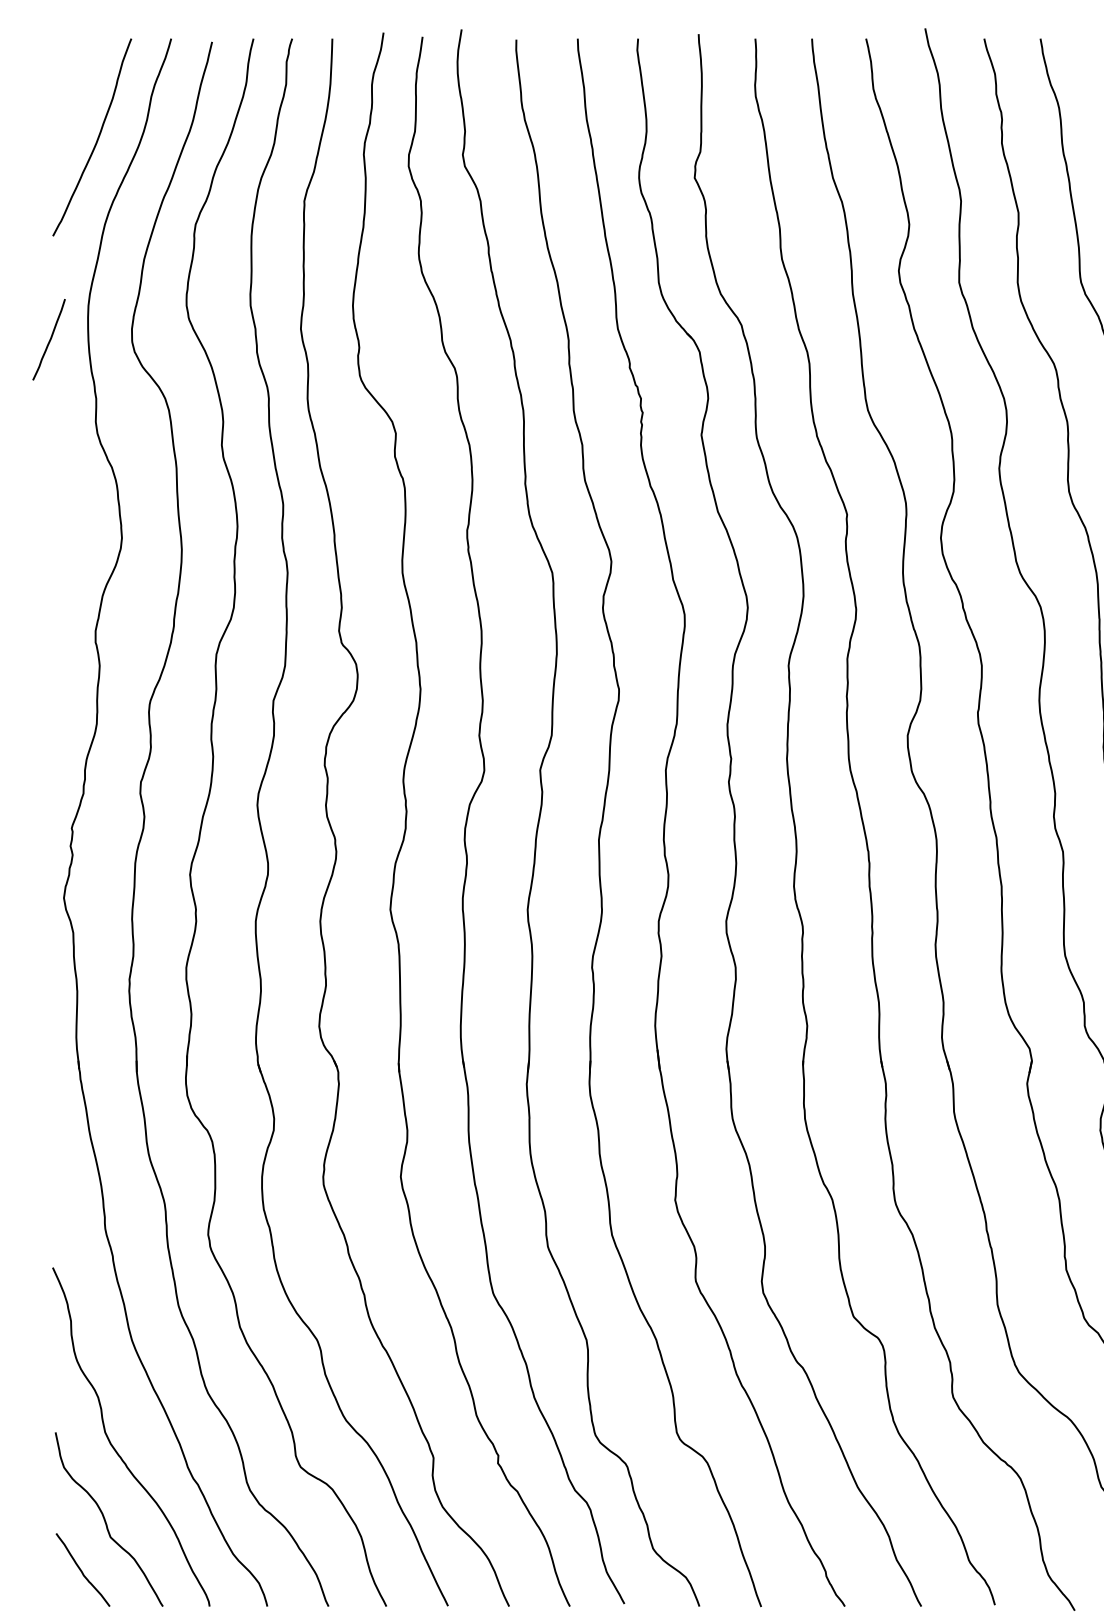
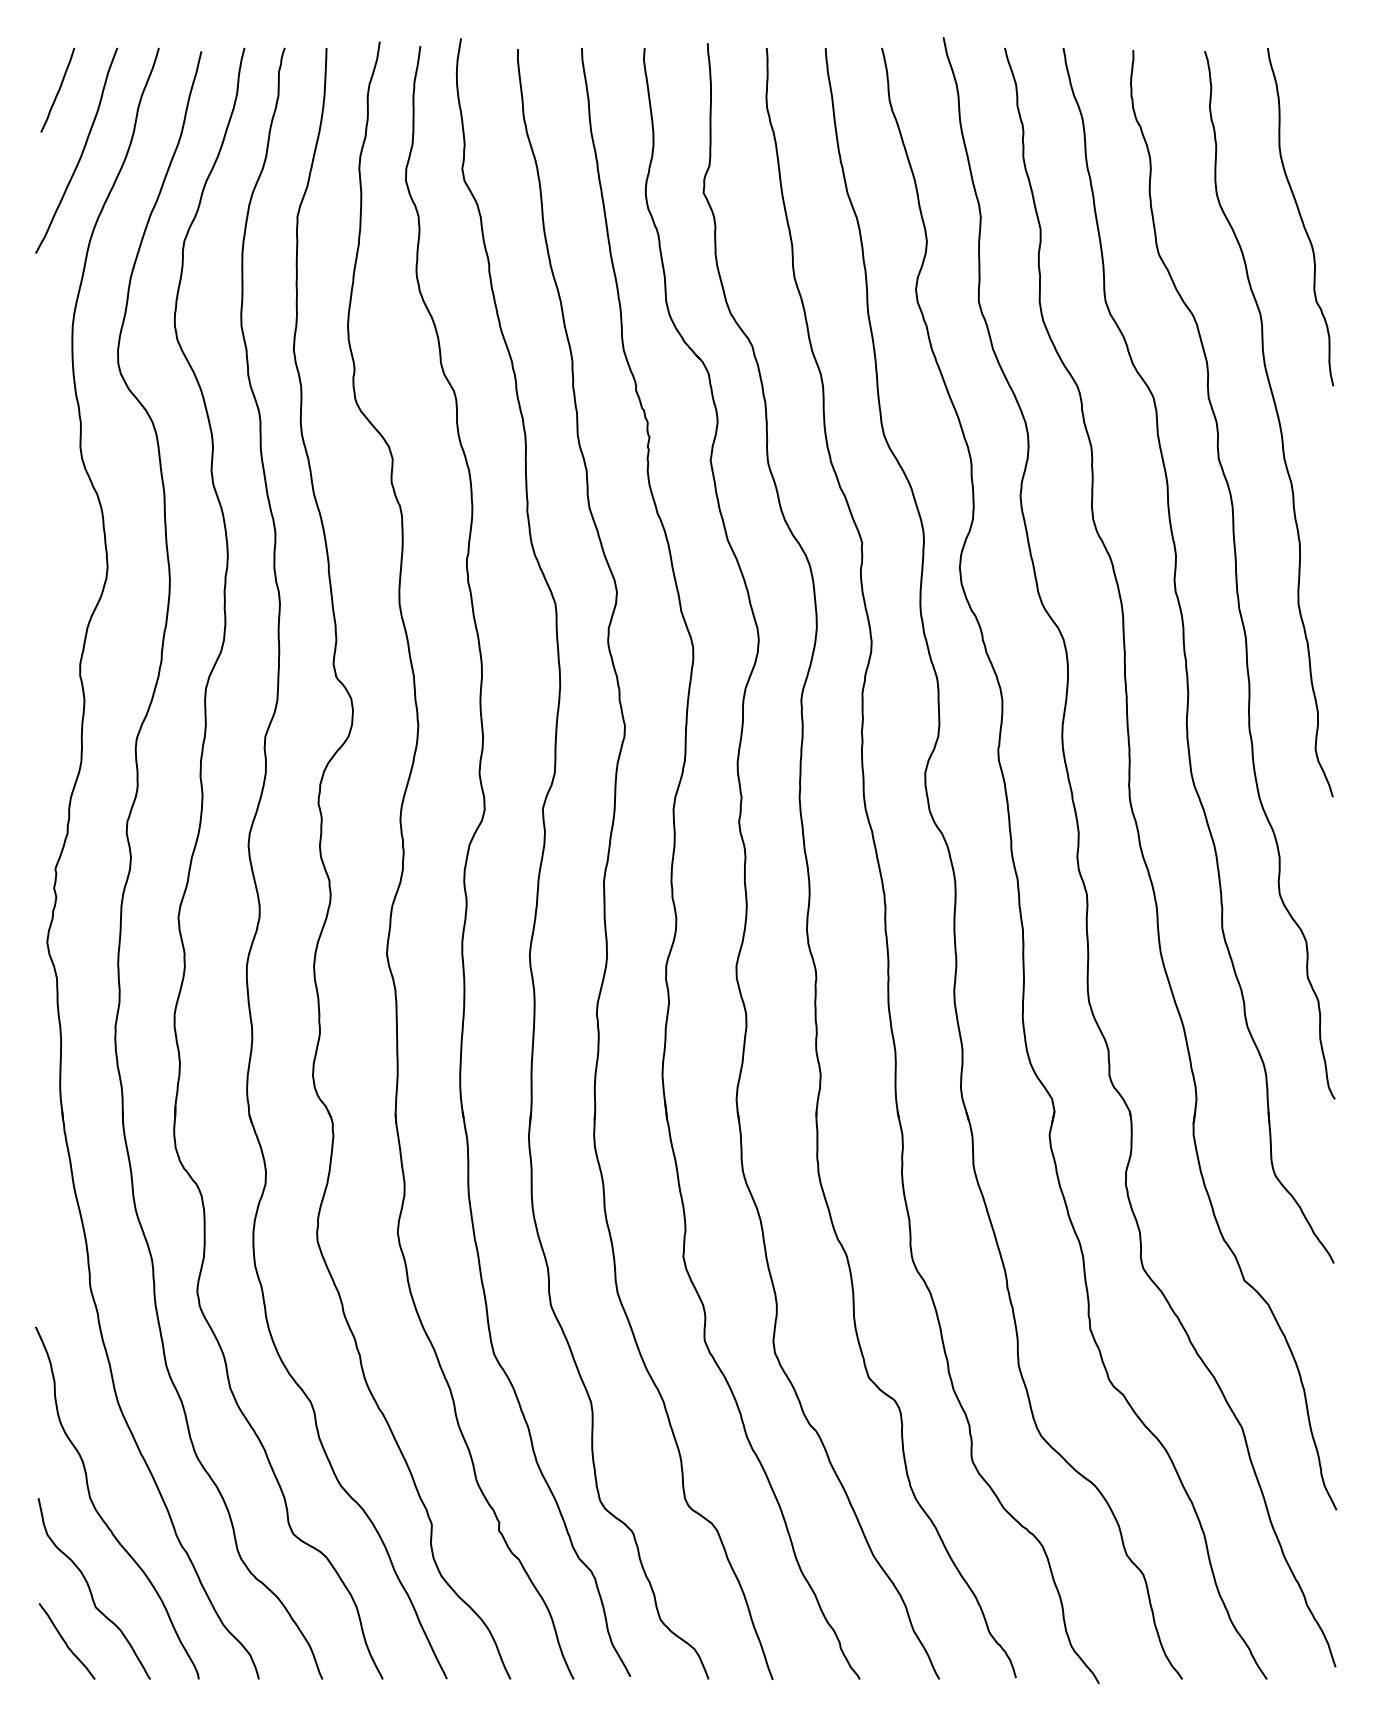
curve: (49, 339) -> (58, 89), moved

